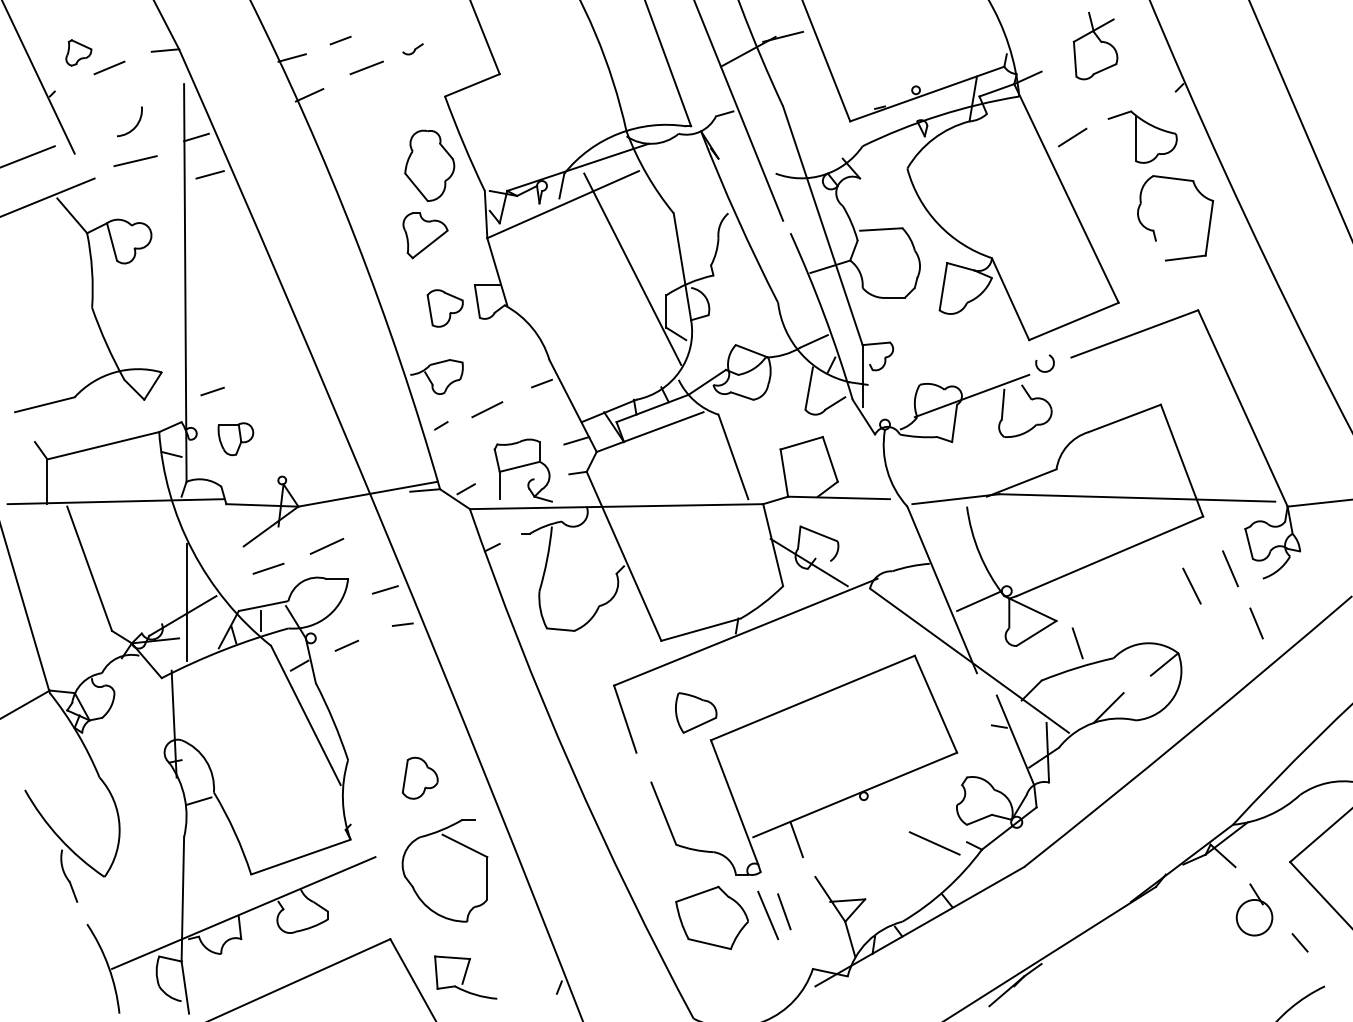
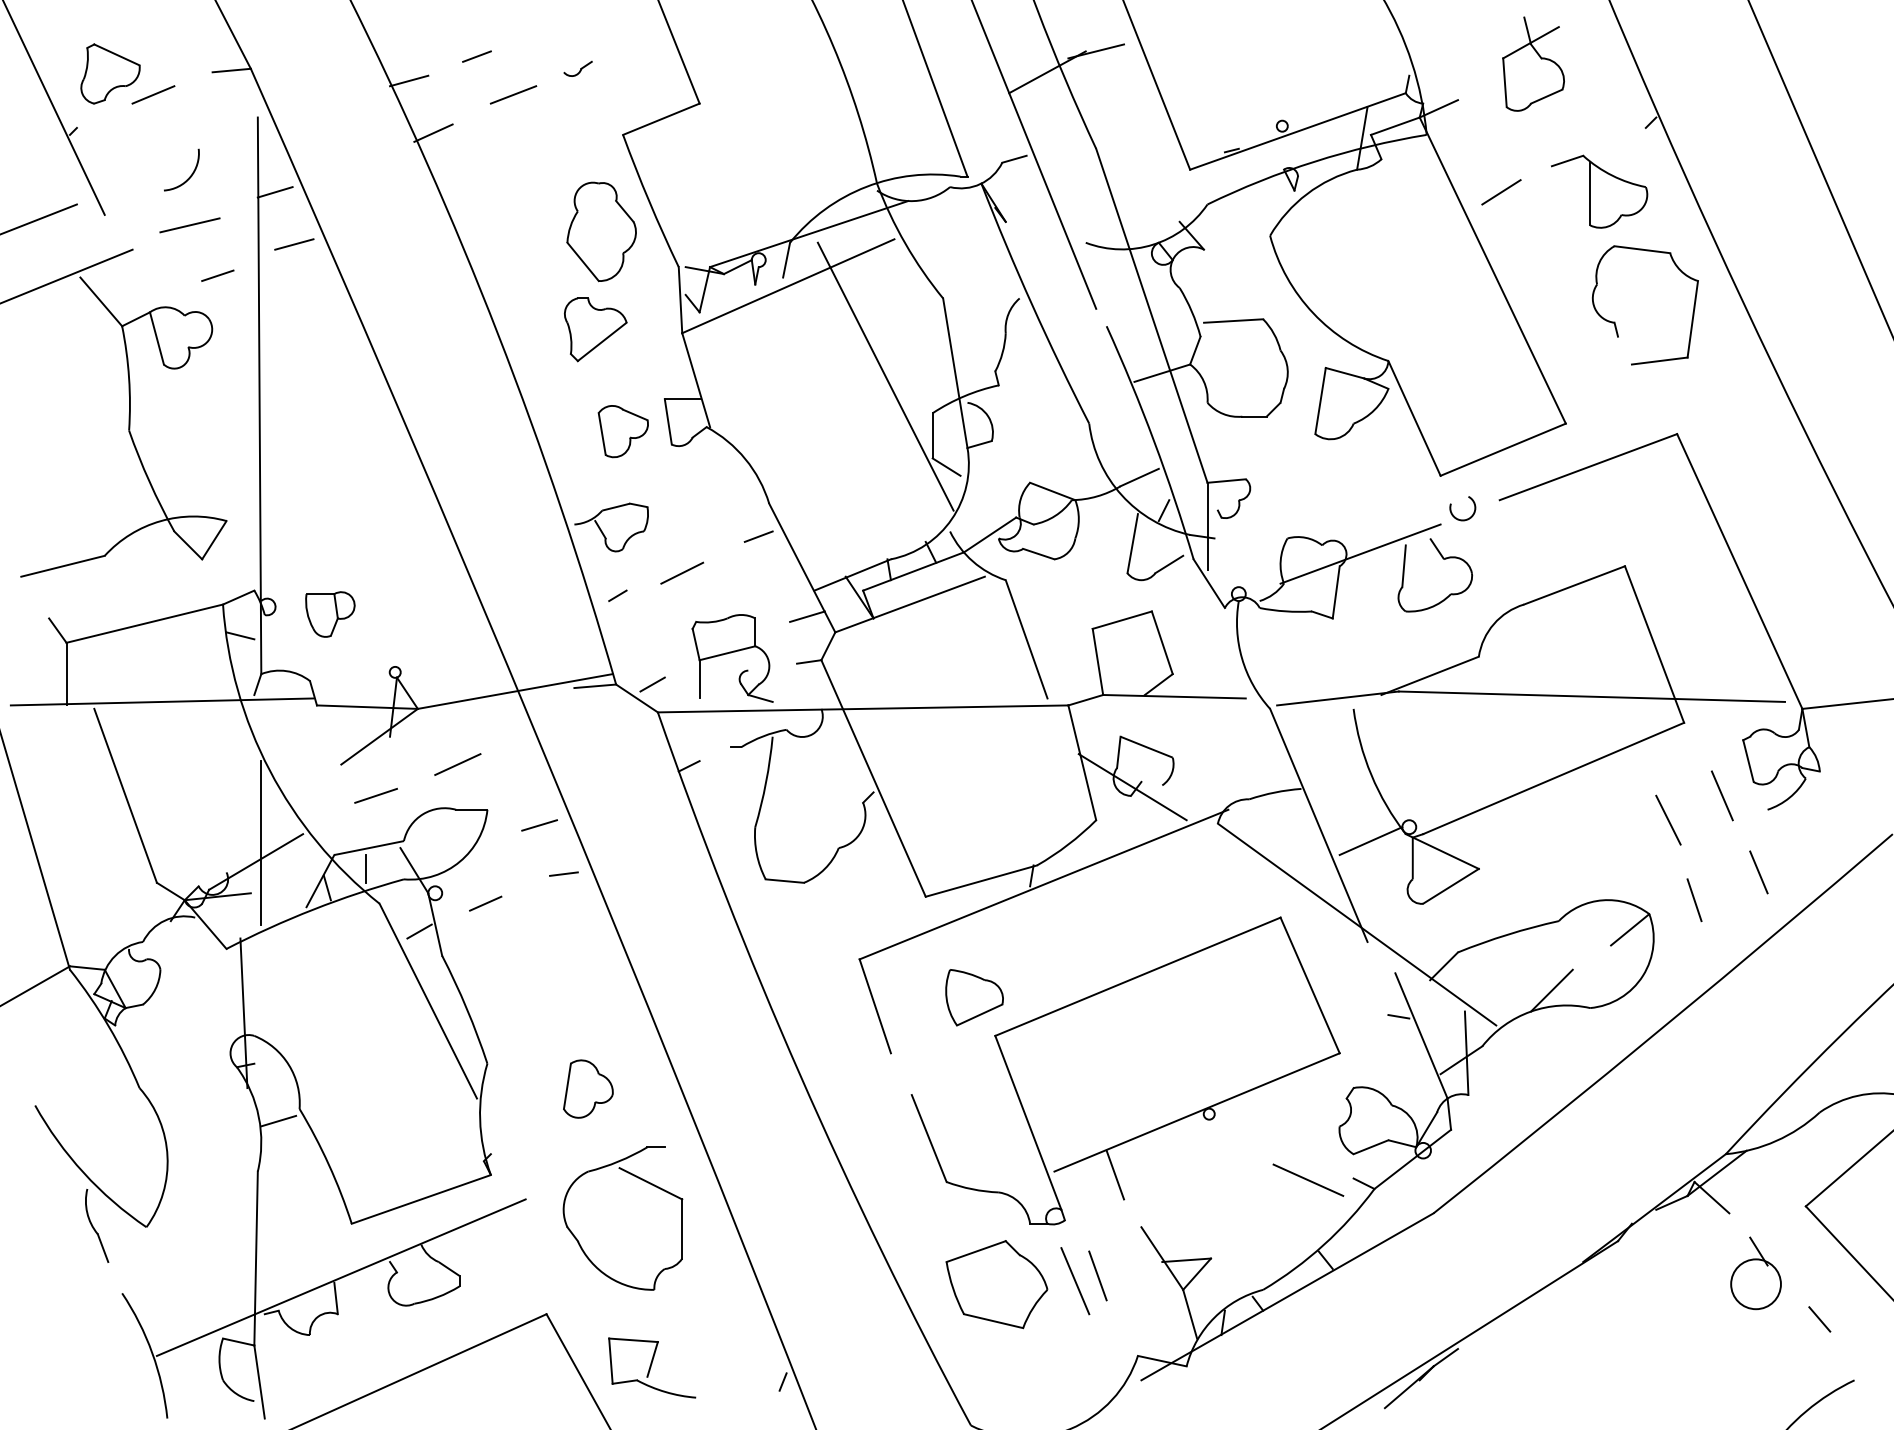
part: (78, 52) -> (110, 73), size x1.67
line: (212, 391) -> (217, 275), moved
line: (1077, 643) -> (1694, 900), moved

